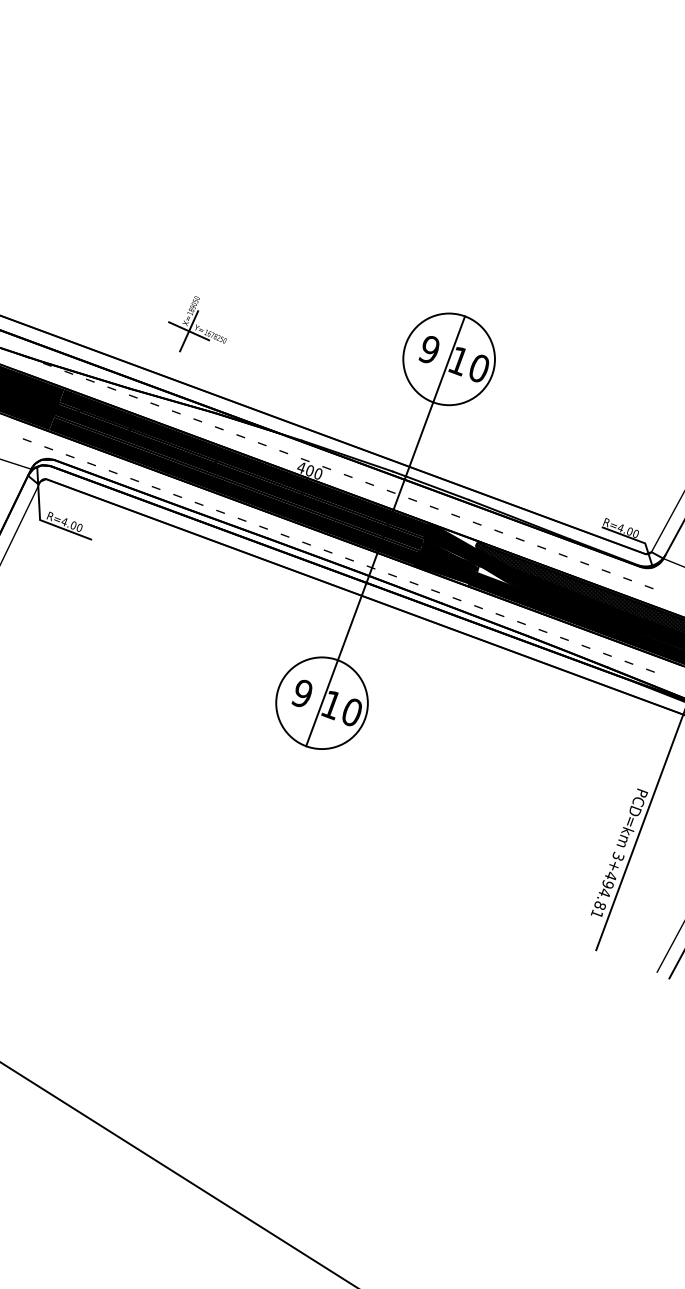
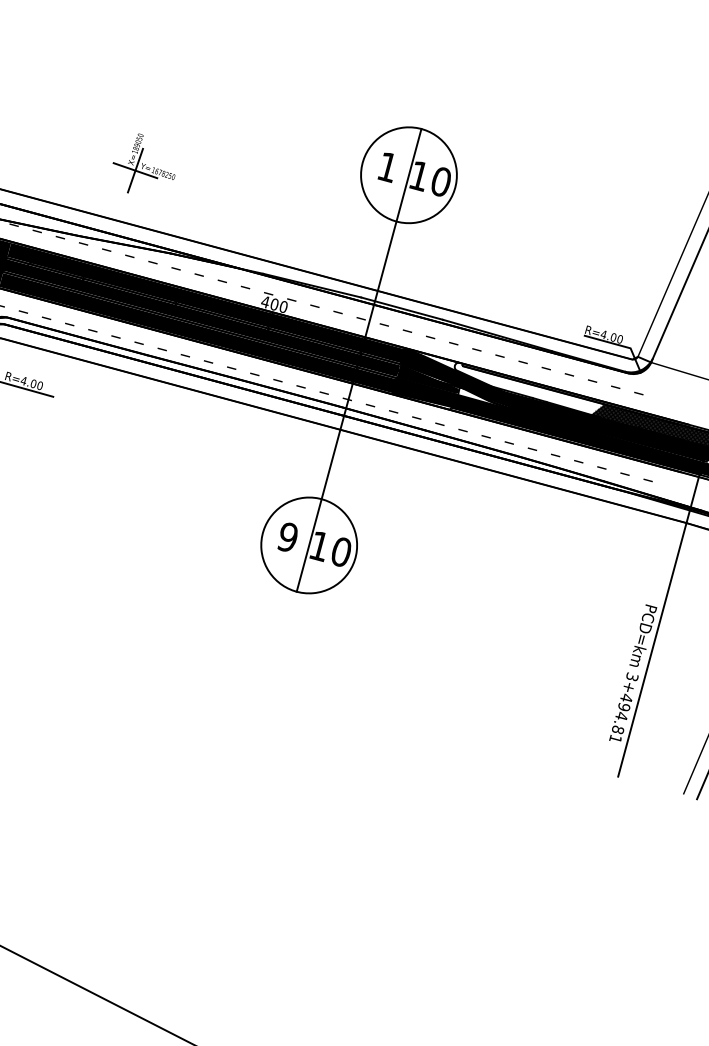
text: (428, 350) -> (386, 167), 9 -> 1
hatch: (545, 572) -> (529, 388), removed

